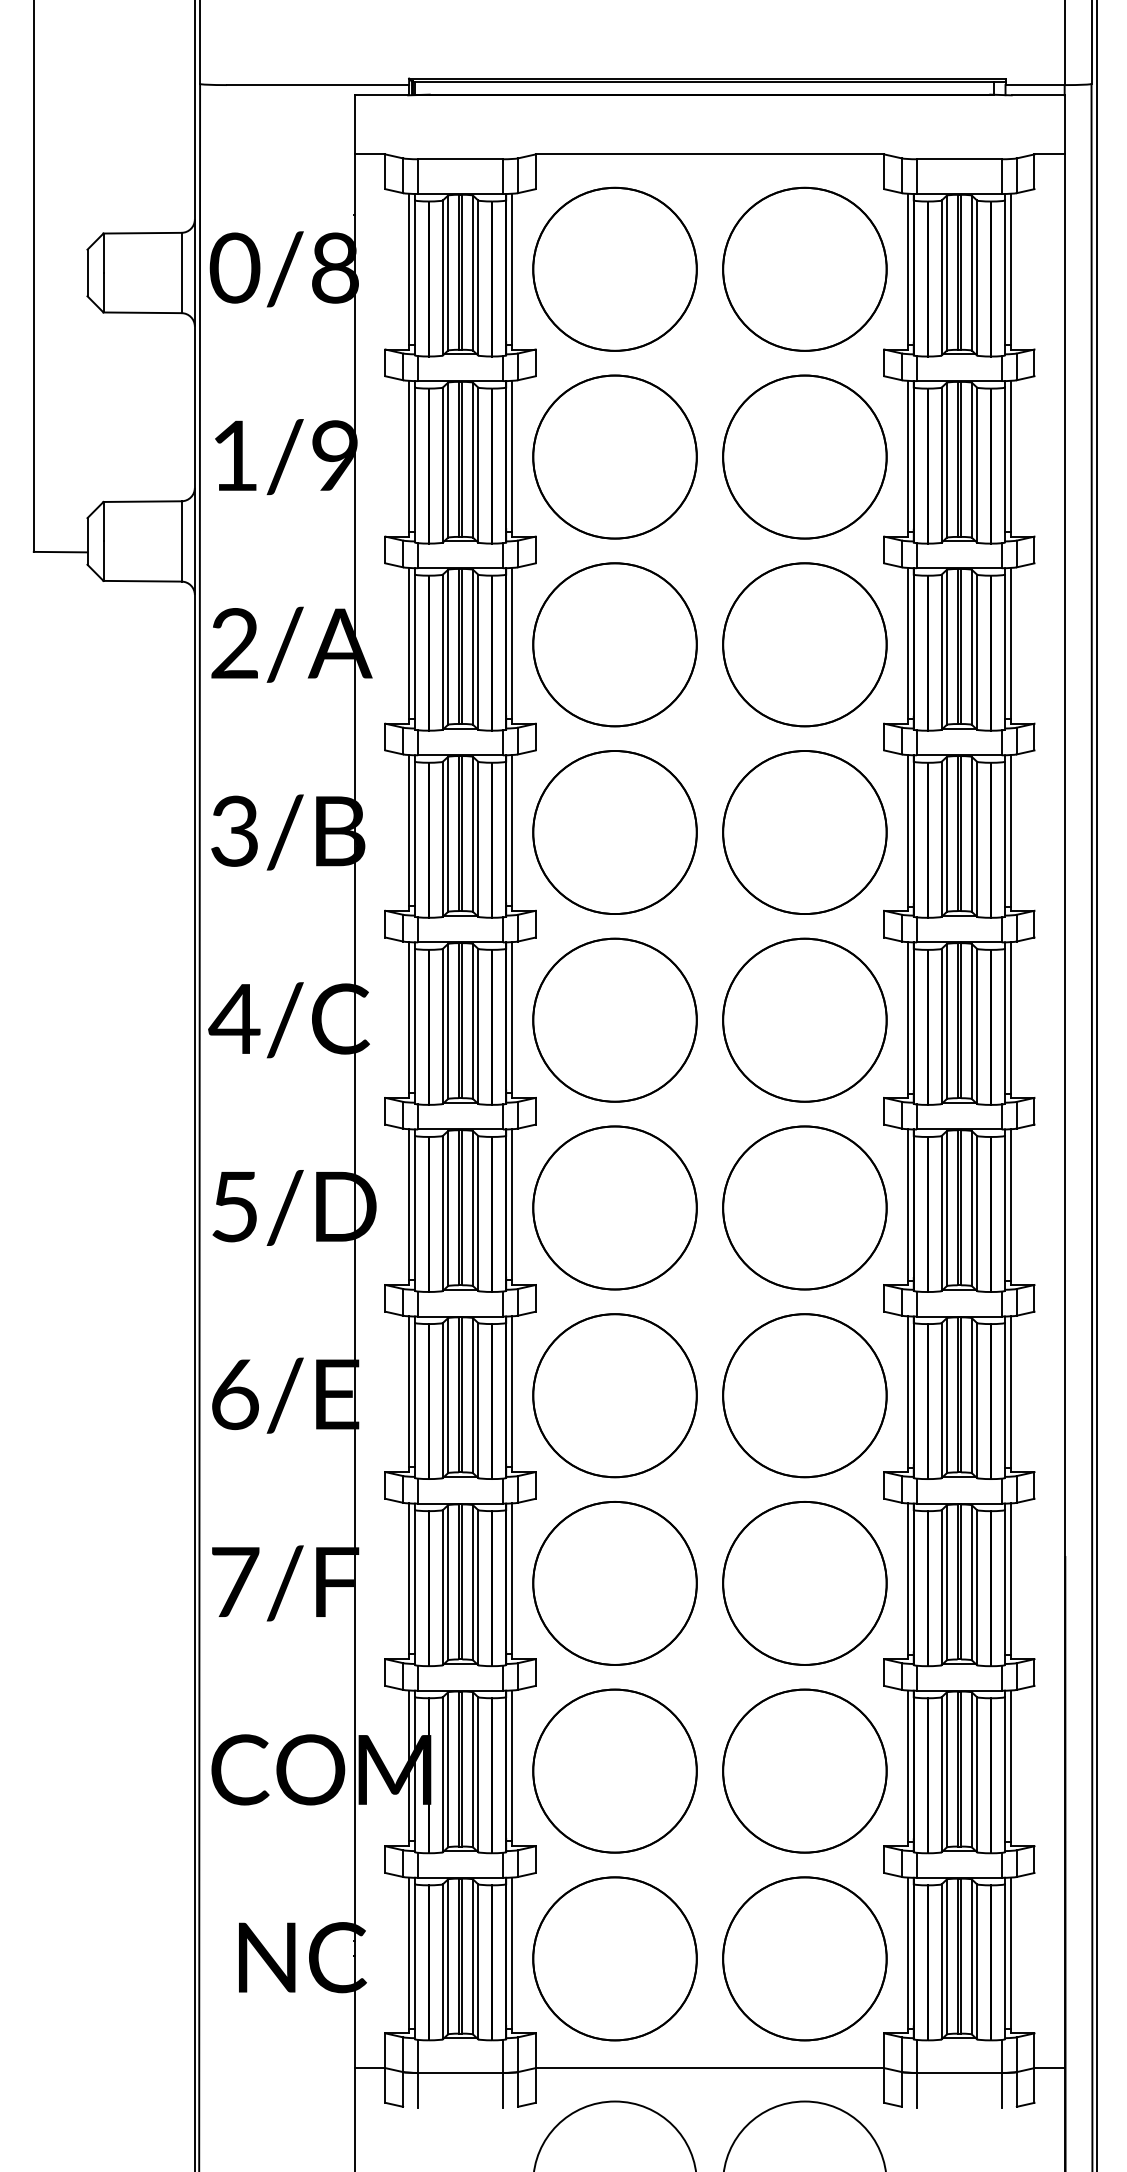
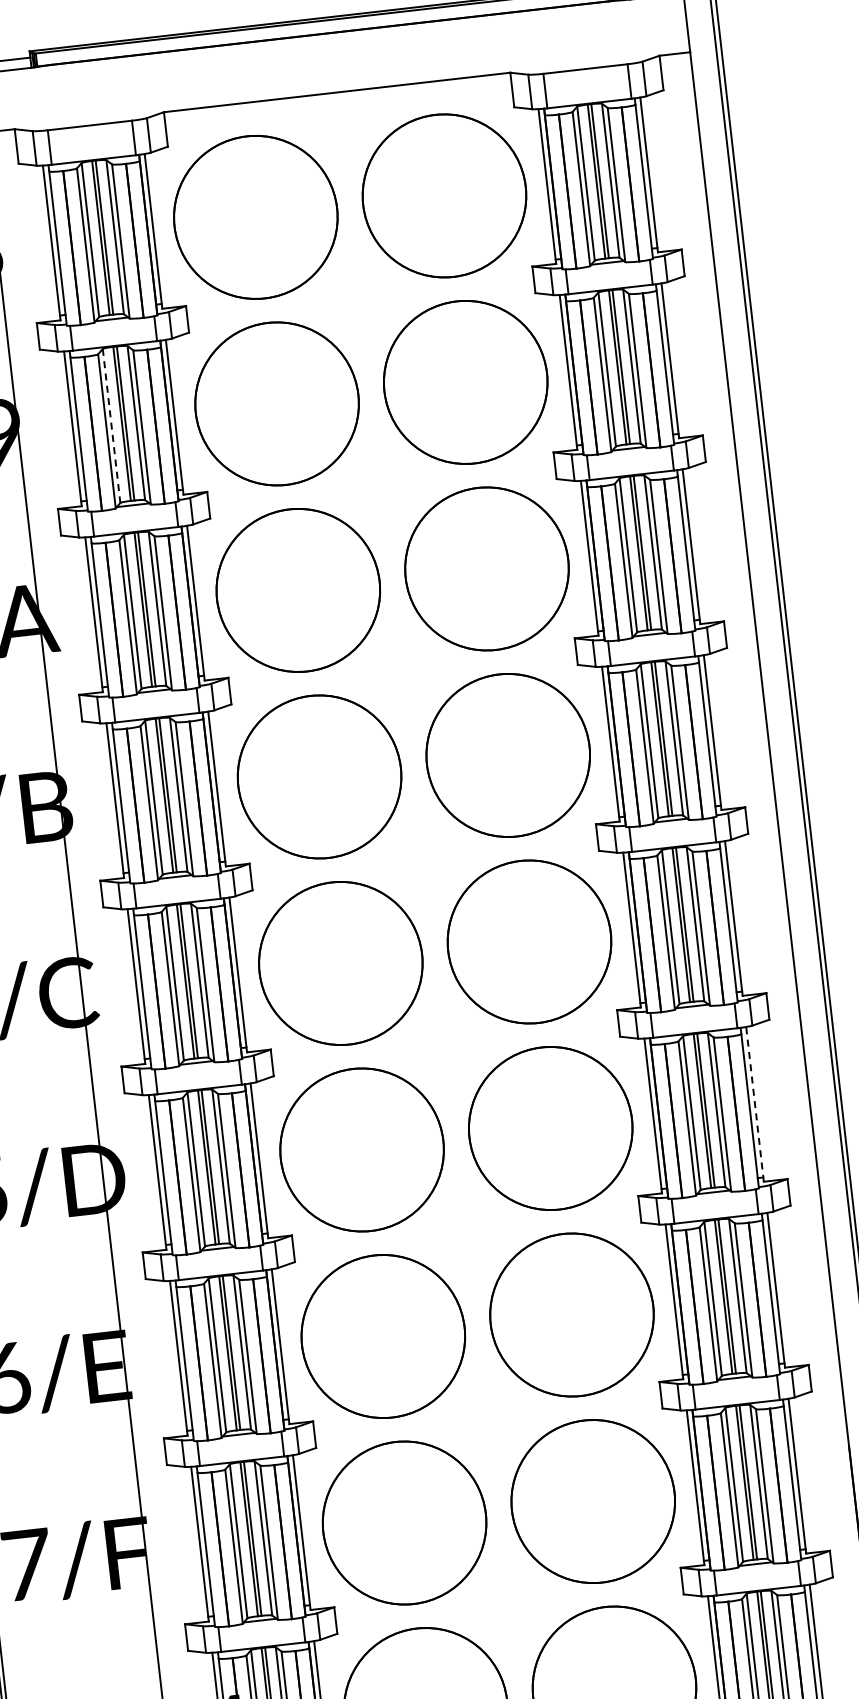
line: (448, 460) -> (112, 426), solid -> dashed
line: (1010, 1207) -> (754, 1104), solid -> dashed

